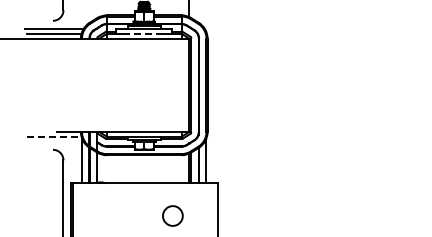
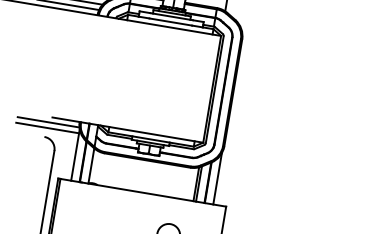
line: (144, 33) -> (171, 21), dashed -> solid
line: (54, 136) -> (48, 122), dashed -> solid
line: (54, 141) -> (47, 127), added

